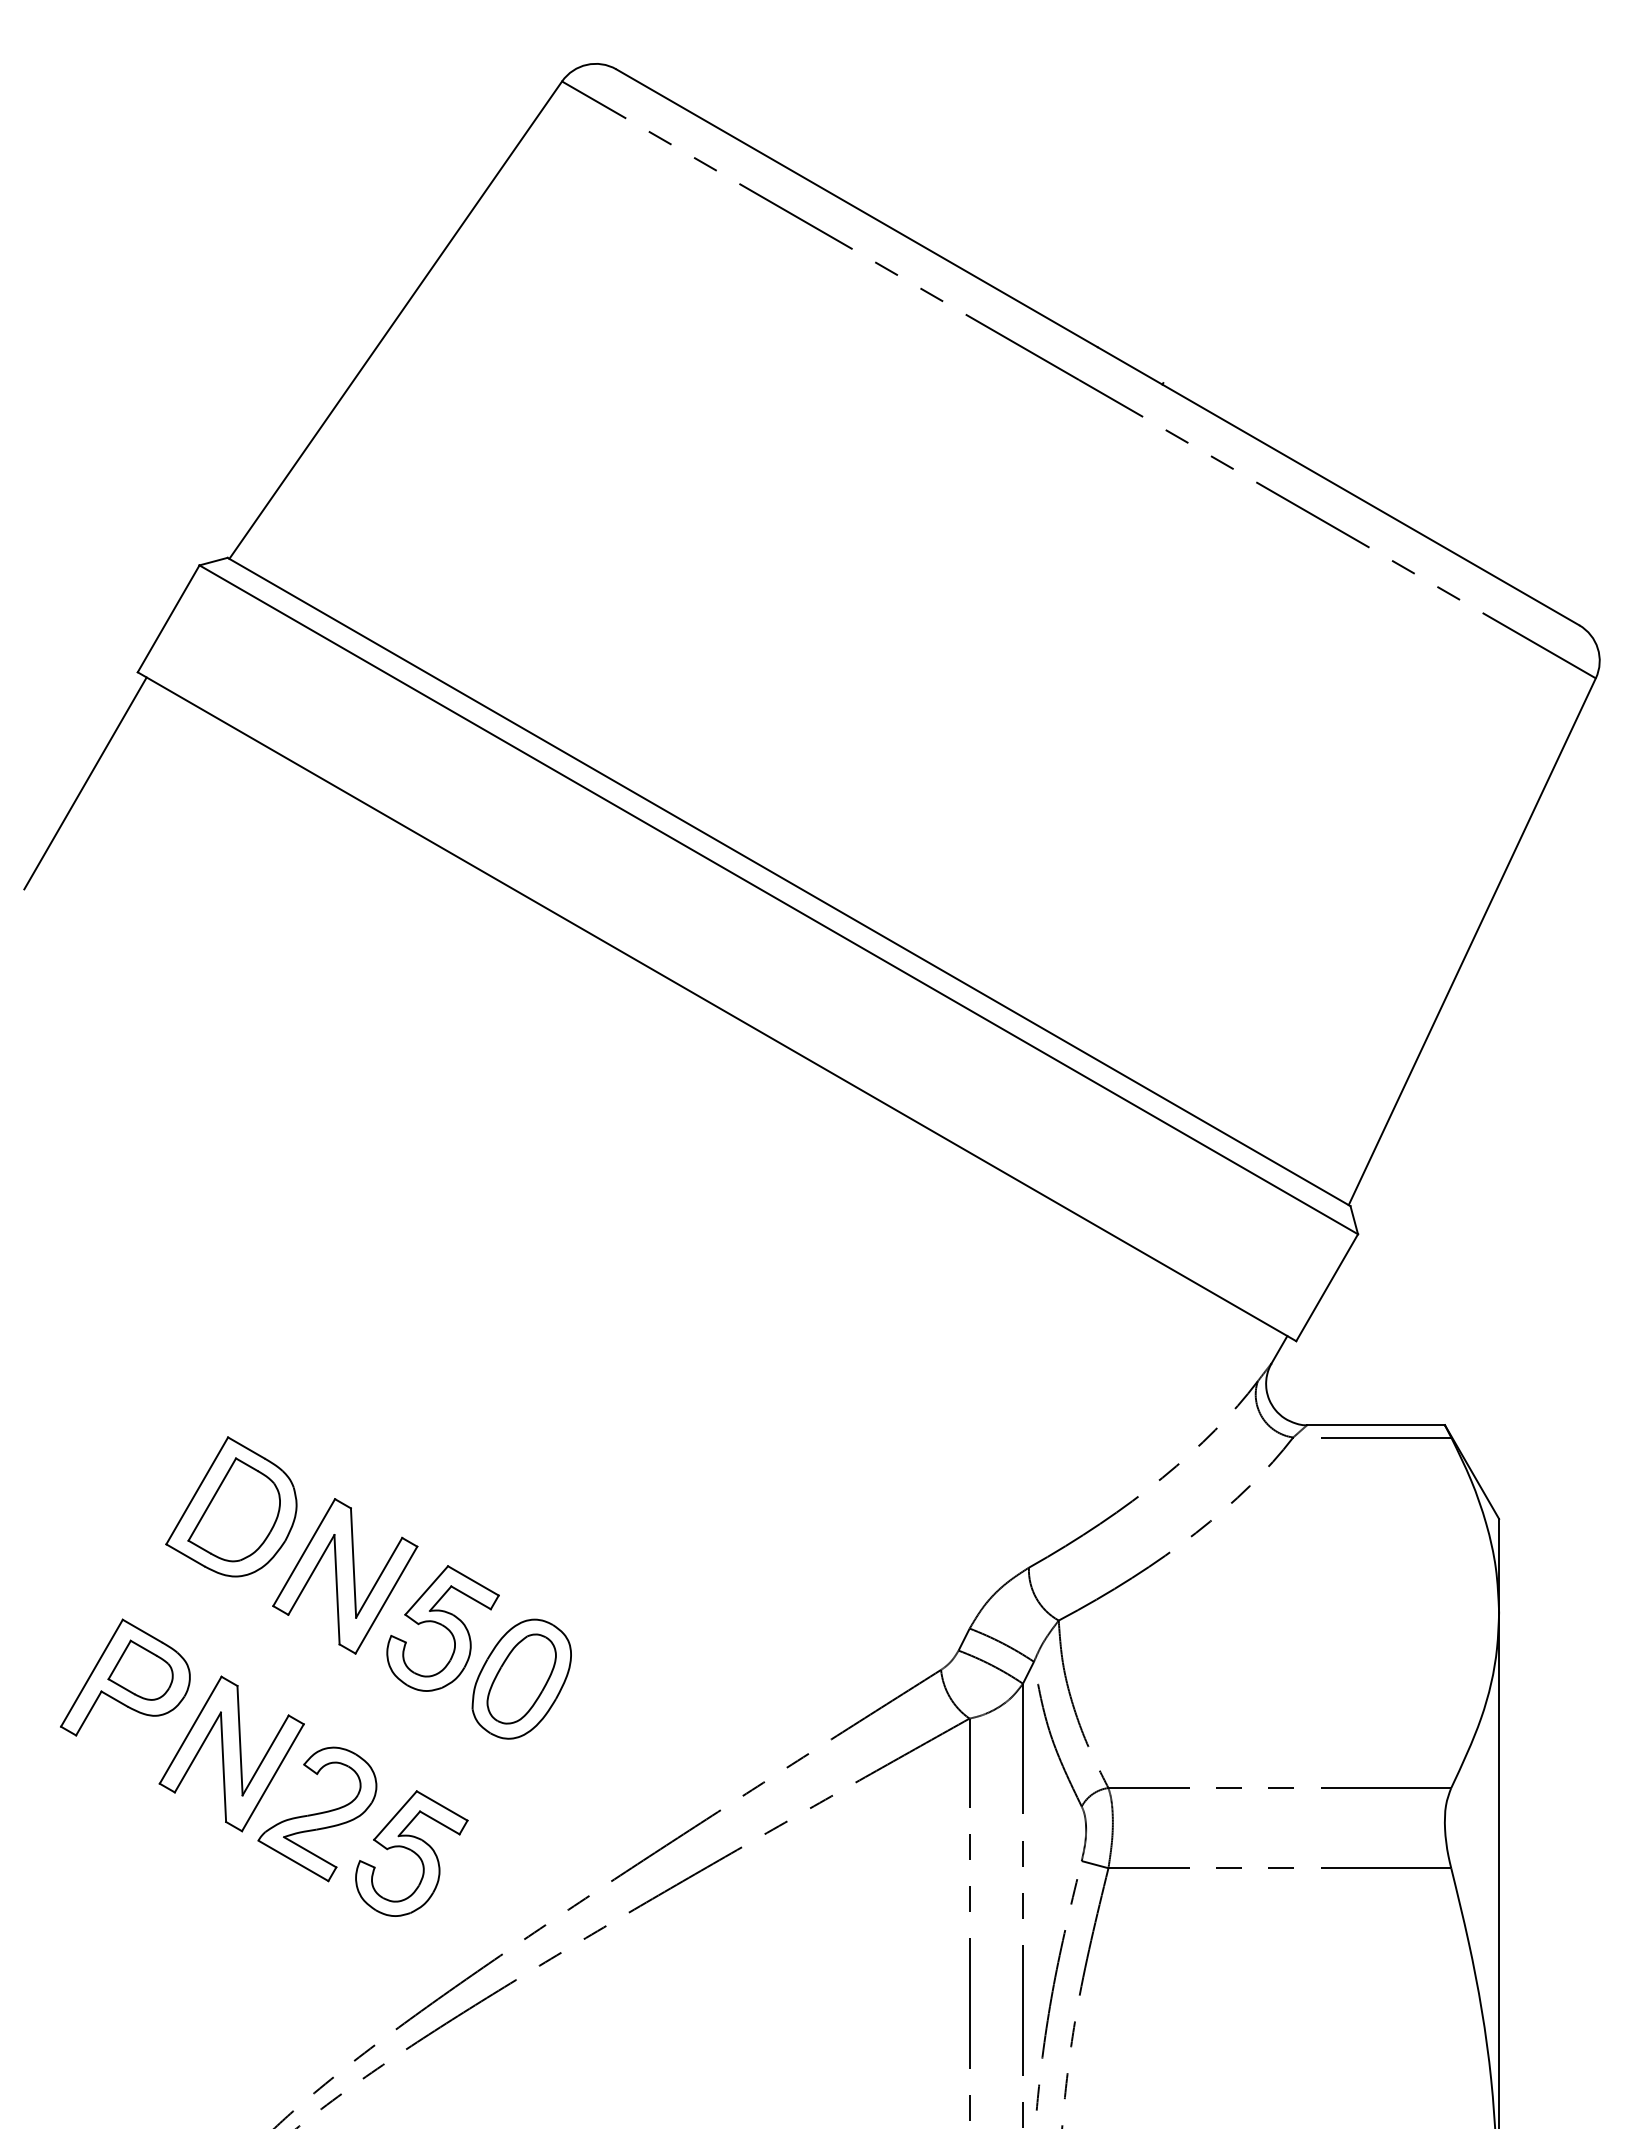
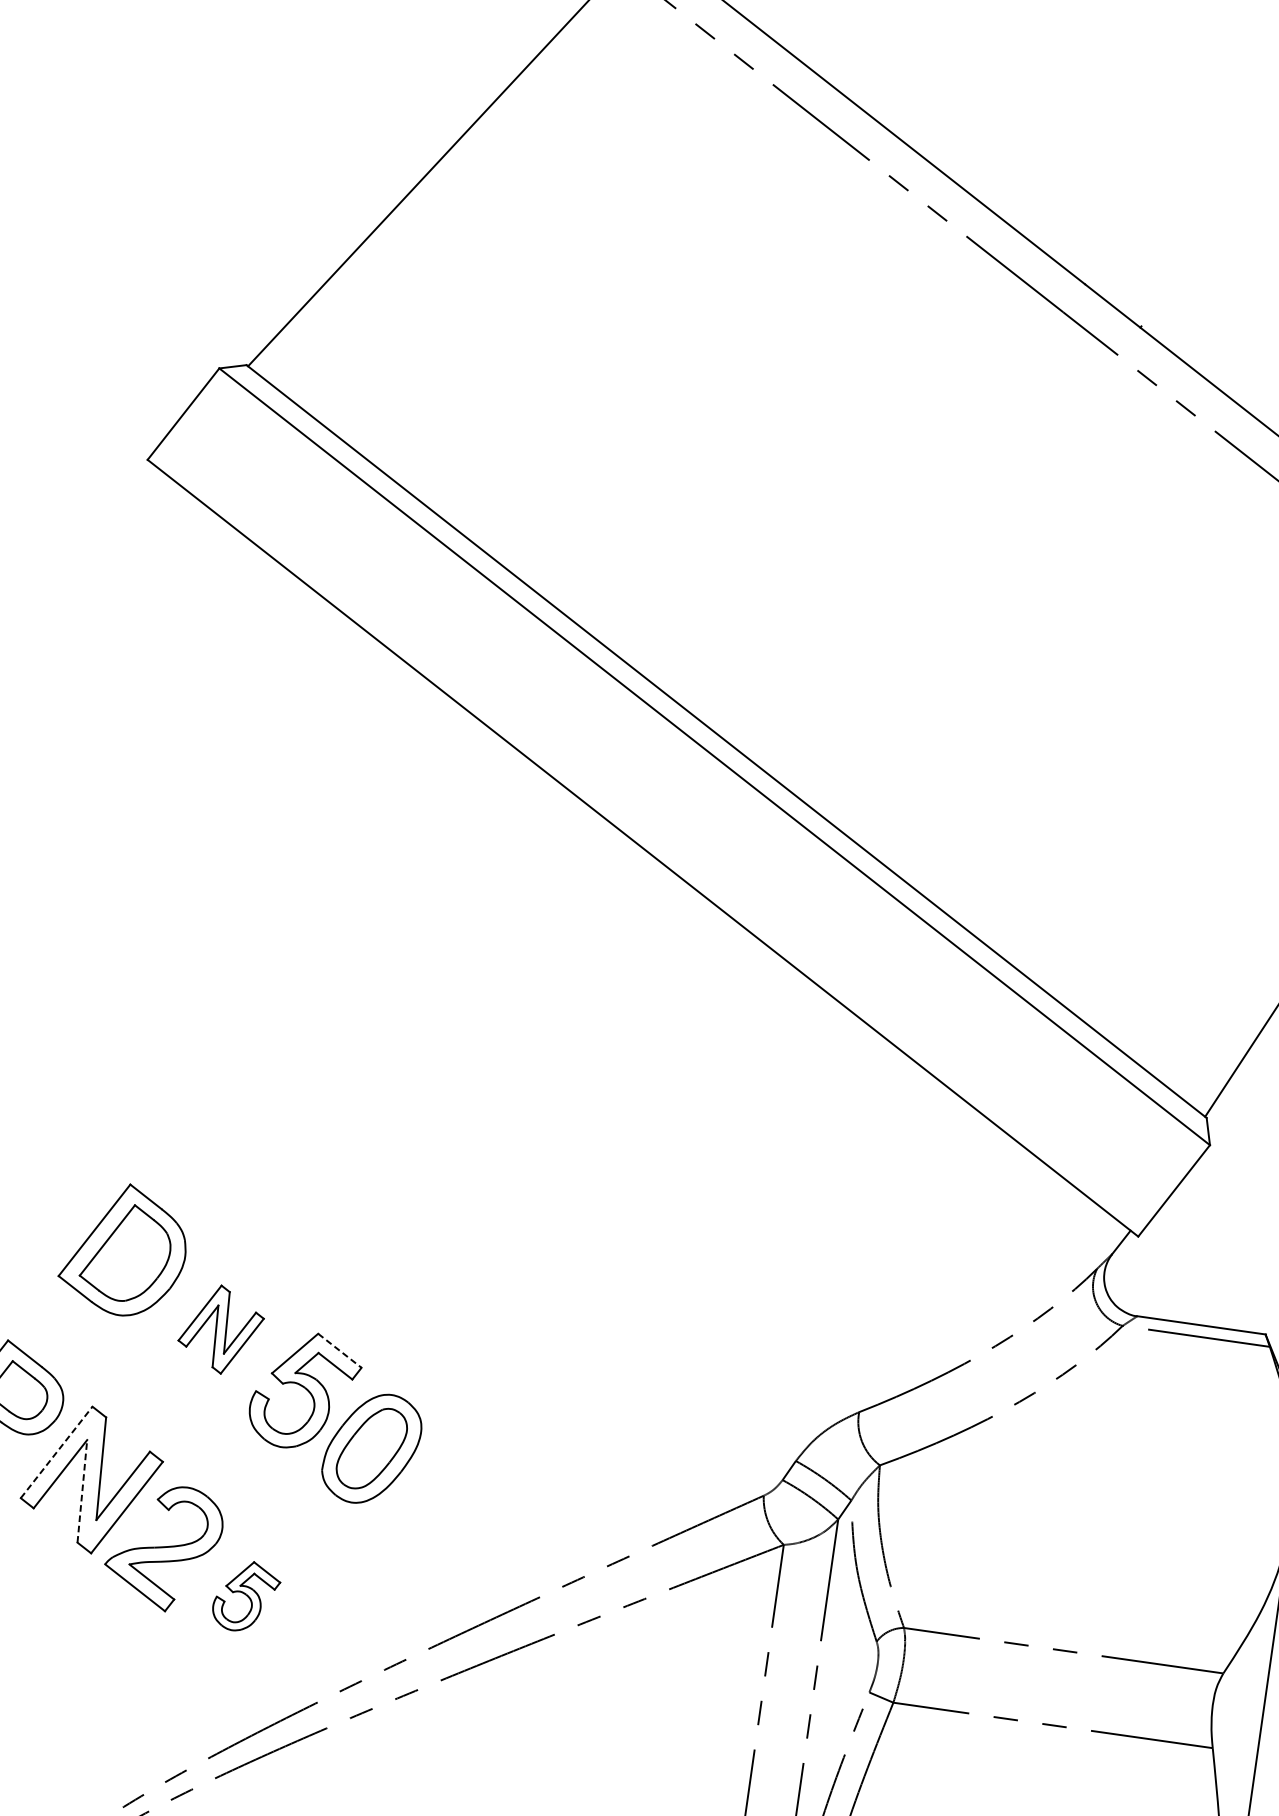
line: (85, 783) -> (84, 556), removed
part: (345, 1576) -> (221, 1329), size x0.6
line: (473, 1581) -> (339, 1351), solid -> dashed
line: (190, 1730) -> (56, 1452), solid -> dashed
line: (223, 1767) -> (82, 1491), solid -> dashed
part: (411, 1853) -> (246, 1596), size x0.6

